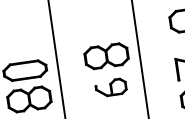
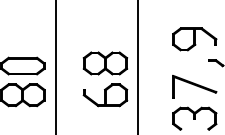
part: (111, 88) -> (105, 95), size x1.43

